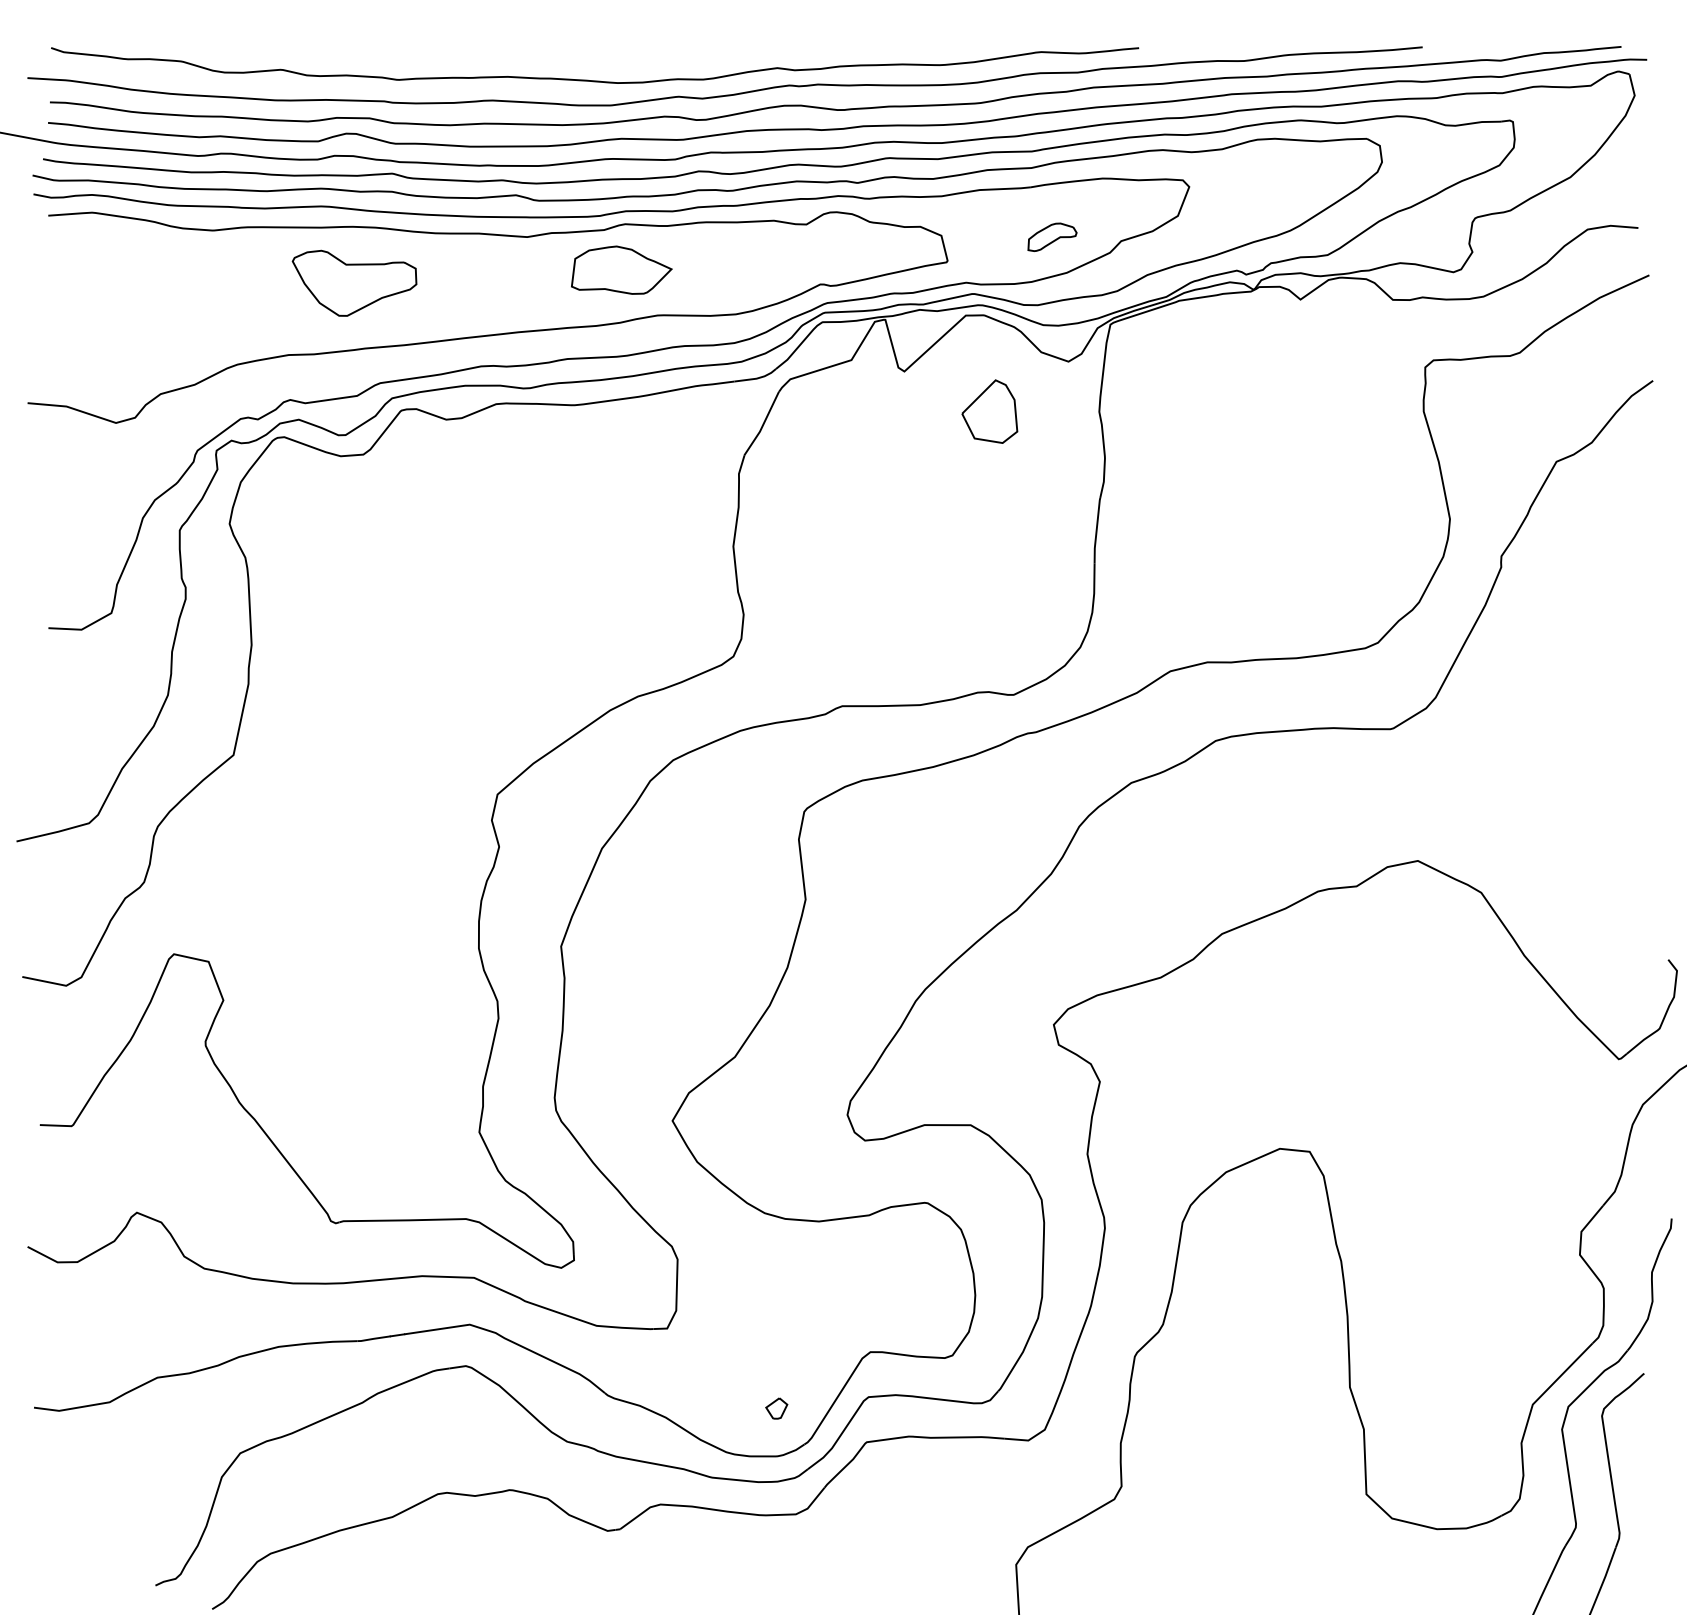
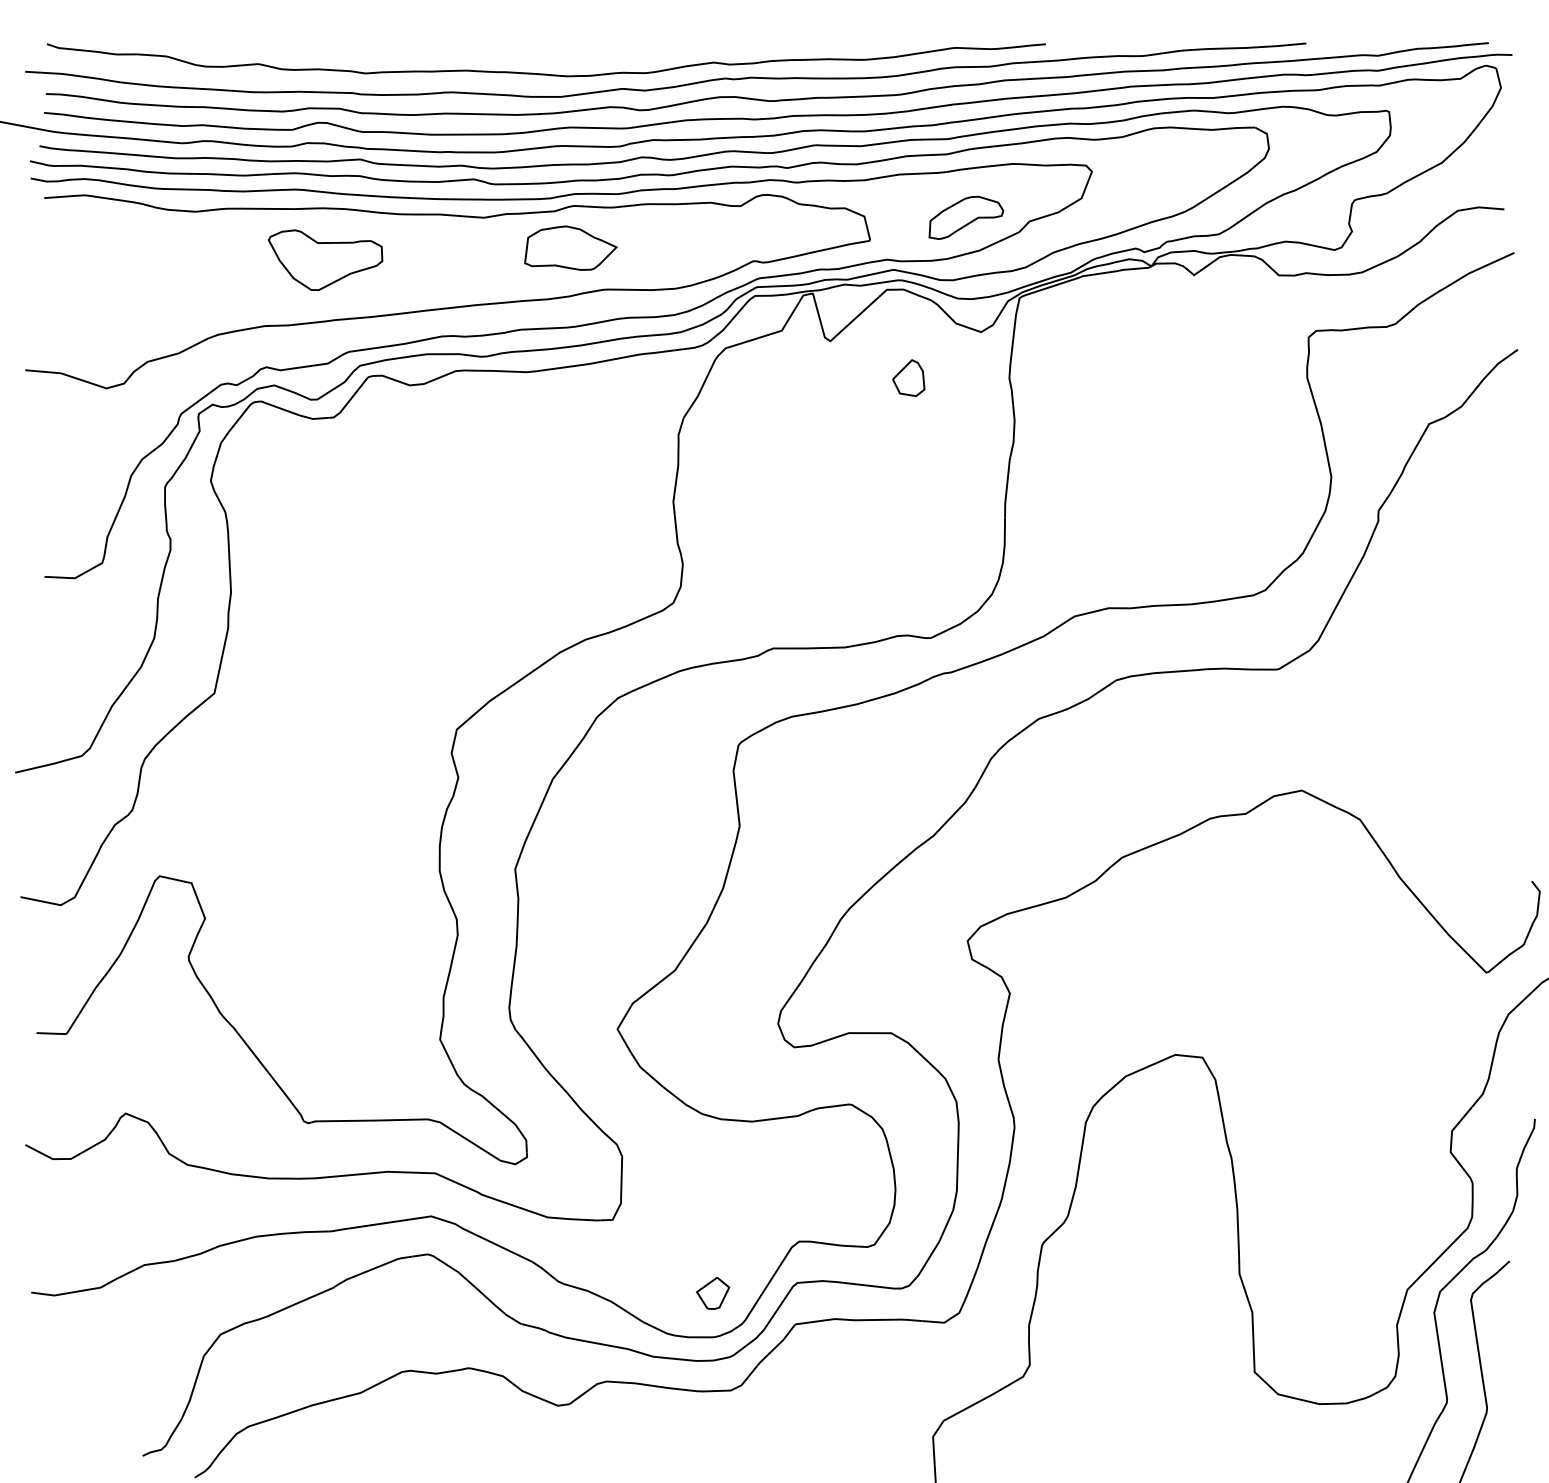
part: (1052, 237) -> (966, 218), size x1.67
part: (989, 411) -> (908, 377), size x0.62
part: (776, 1408) -> (712, 1293), size x1.67

